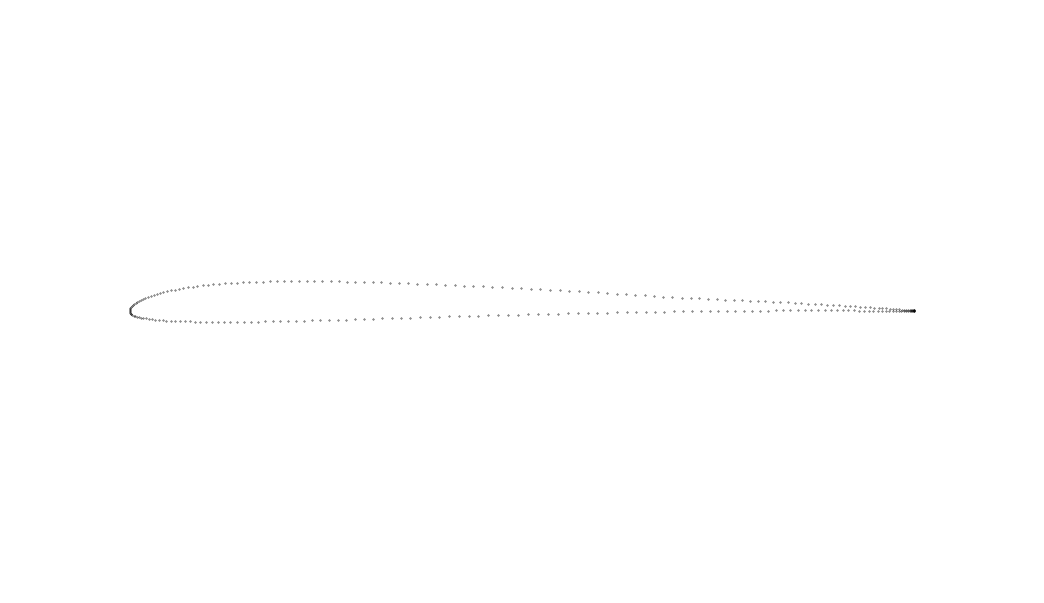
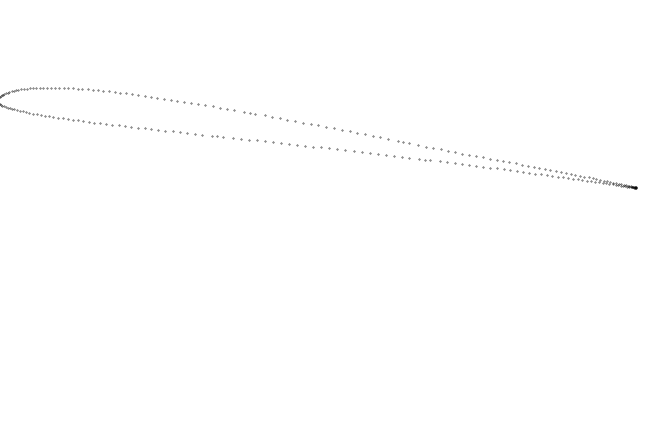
part: (436, 284) -> (249, 112), size x0.7
part: (626, 294) -> (403, 142), size x0.7
part: (655, 312) -> (425, 160), size x0.7
part: (401, 318) -> (217, 136), size x0.7

